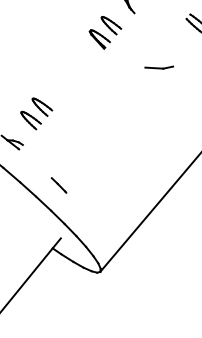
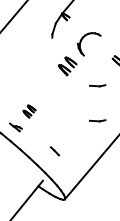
part: (36, 113) -> (29, 111), size x0.7
line: (158, 130) -> (97, 120), added
line: (58, 185) -> (54, 151), moved

